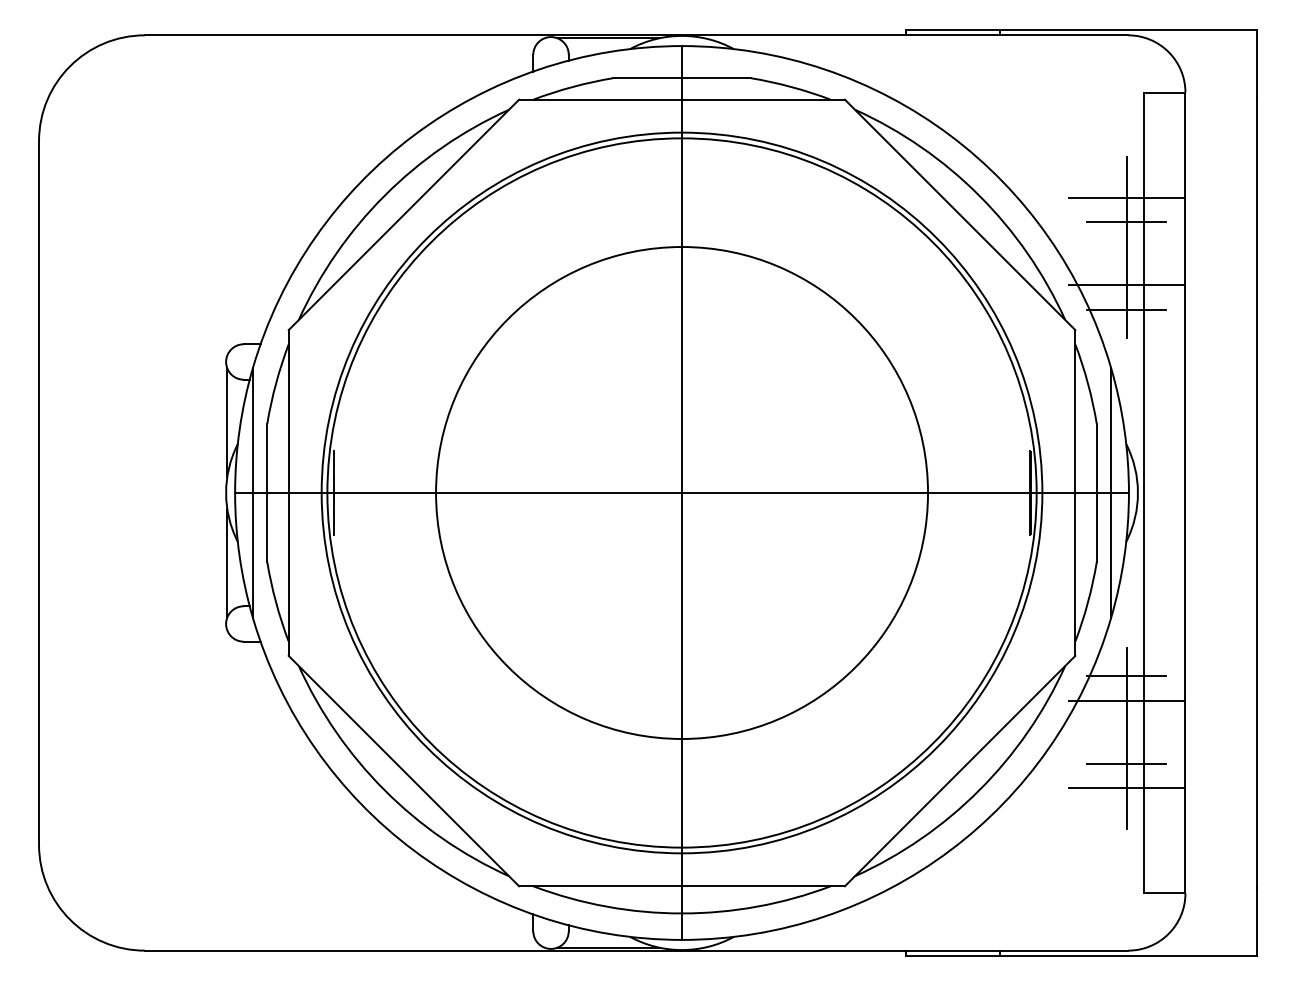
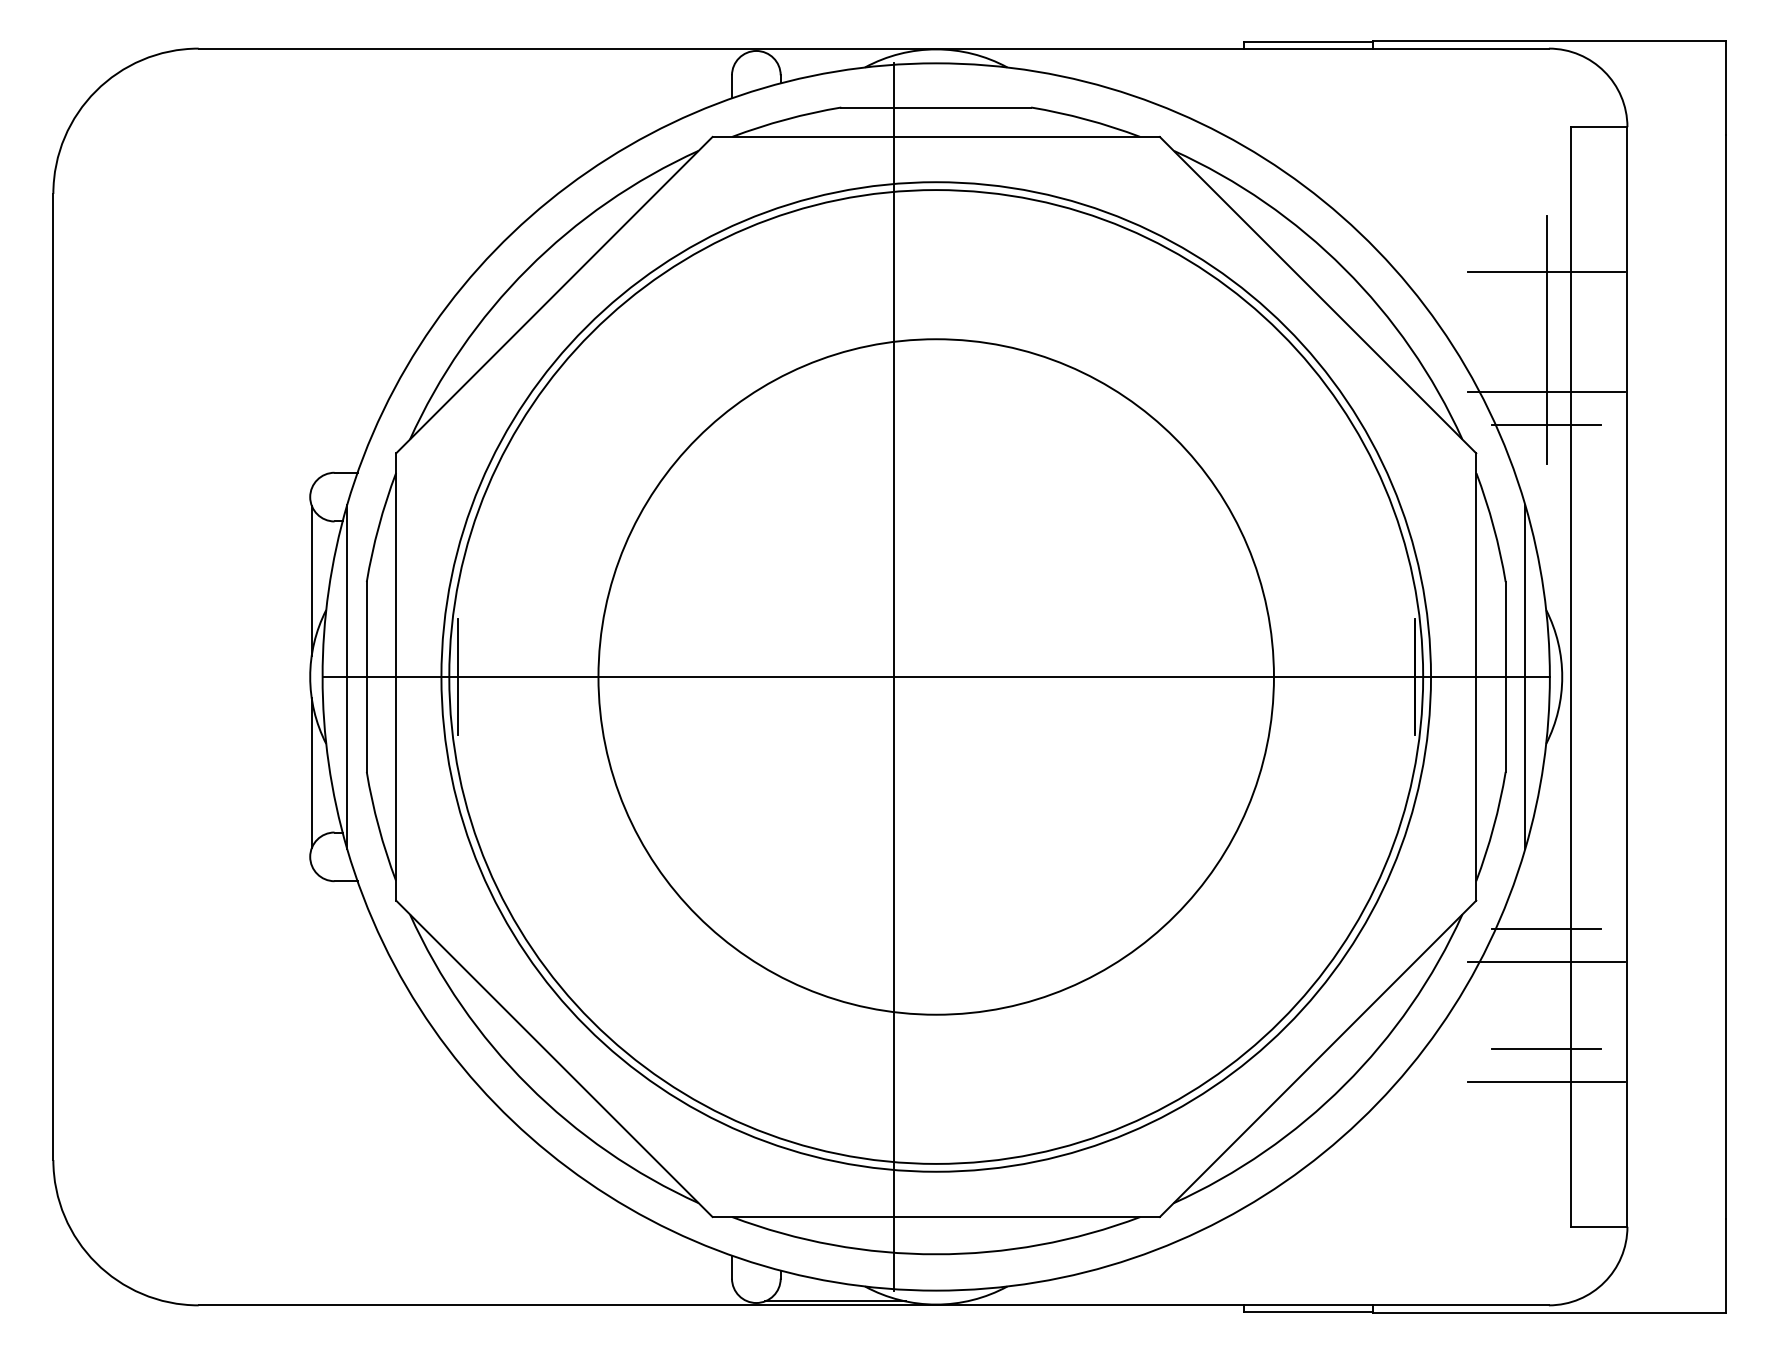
line: (607, 38) -> (834, 52), removed
line: (1126, 221) -> (1546, 304), removed
line: (682, 492) -> (894, 676), moved
line: (1126, 738) -> (1546, 1013), removed

